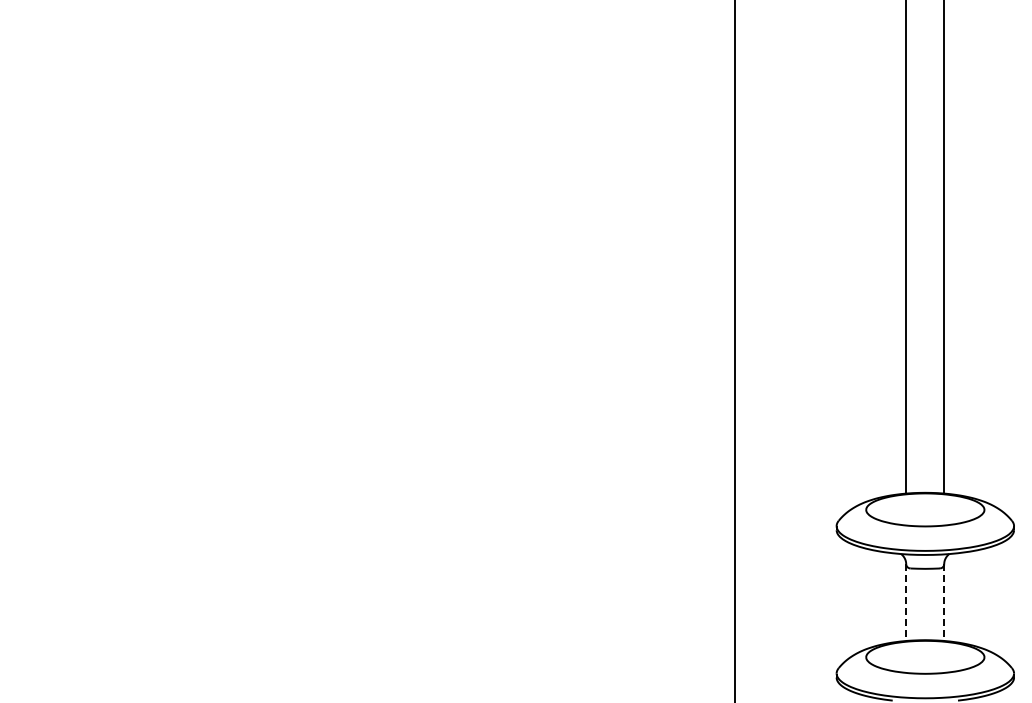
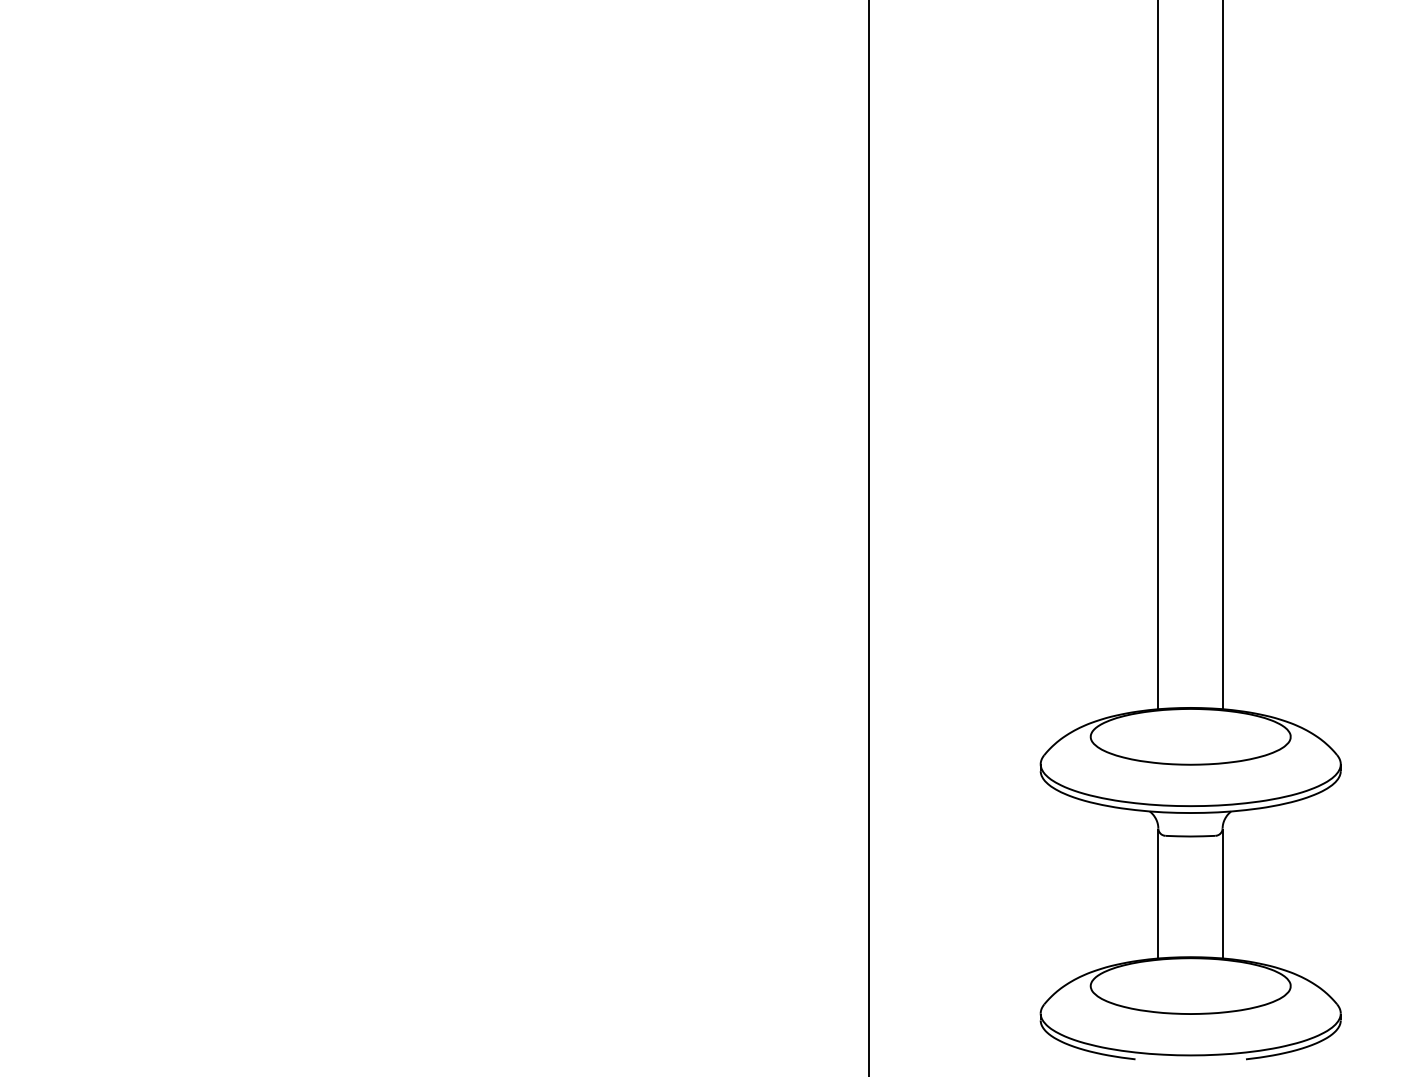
line: (906, 603) -> (1158, 895), dashed -> solid
line: (944, 603) -> (1223, 895), dashed -> solid

